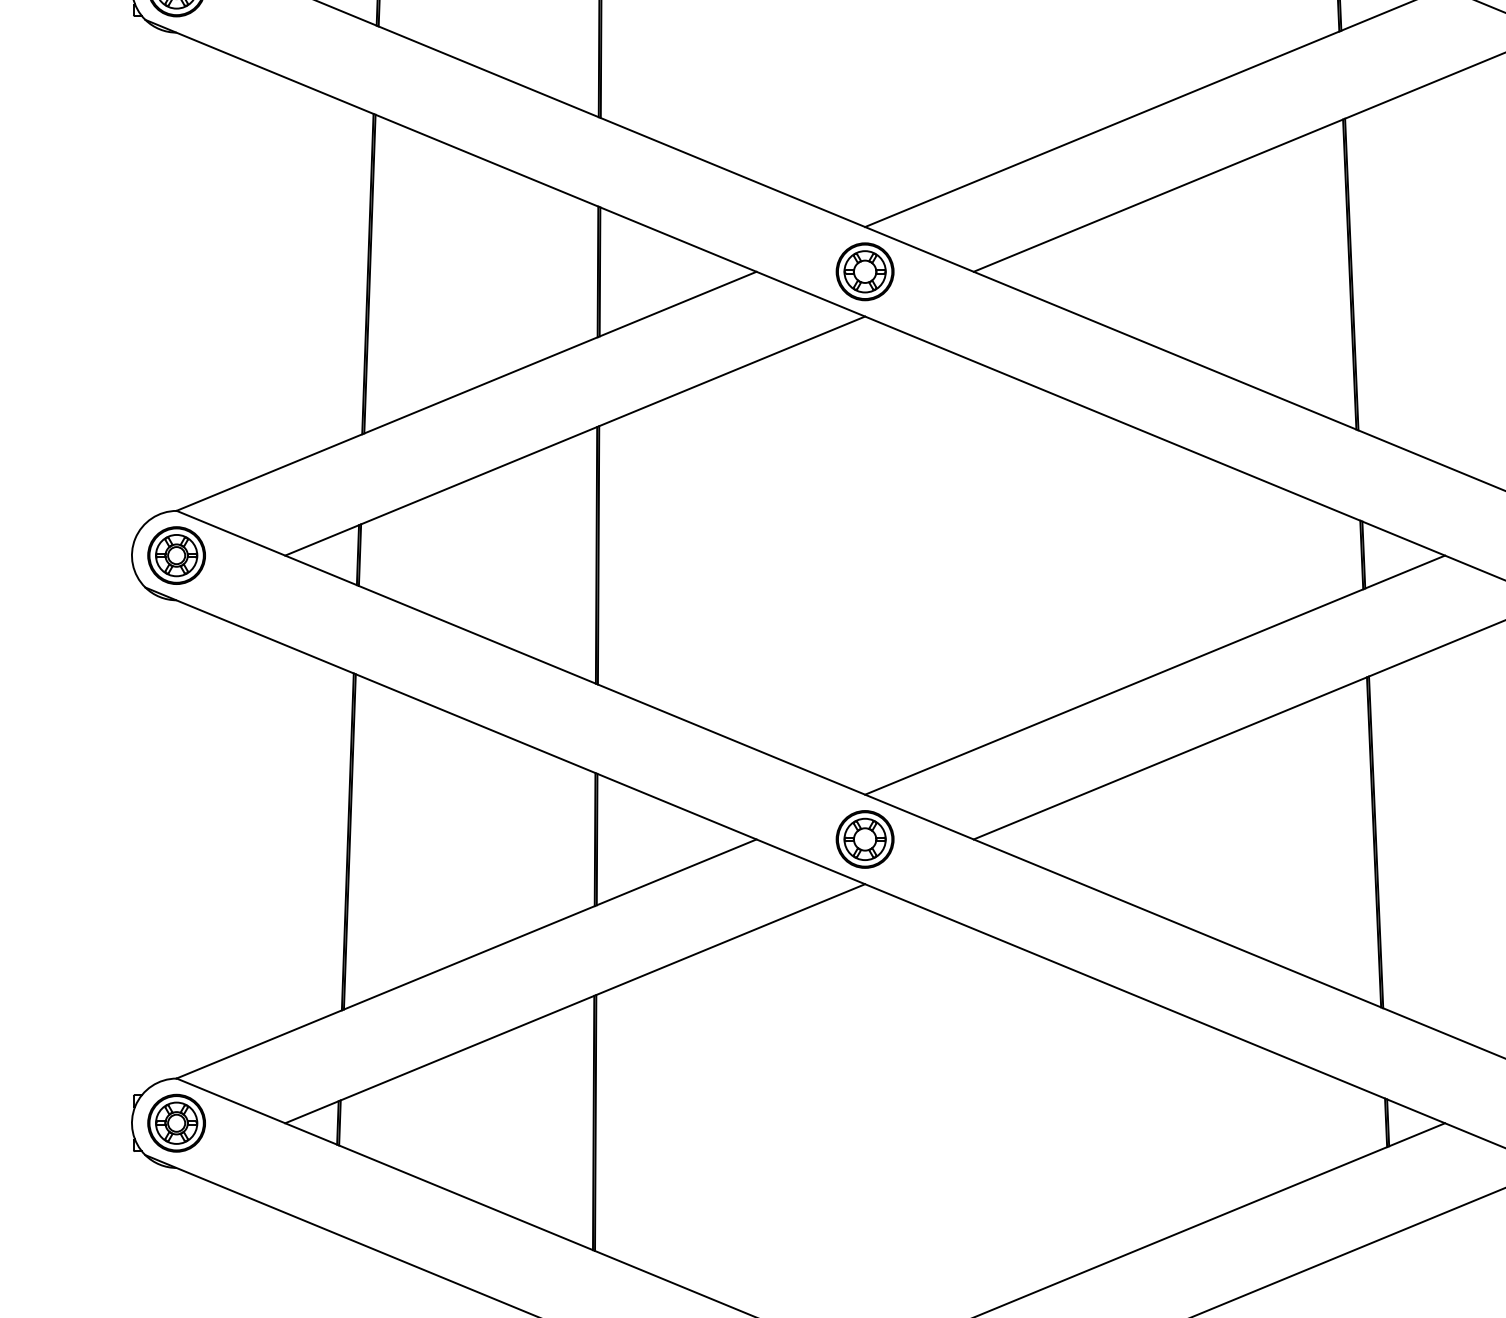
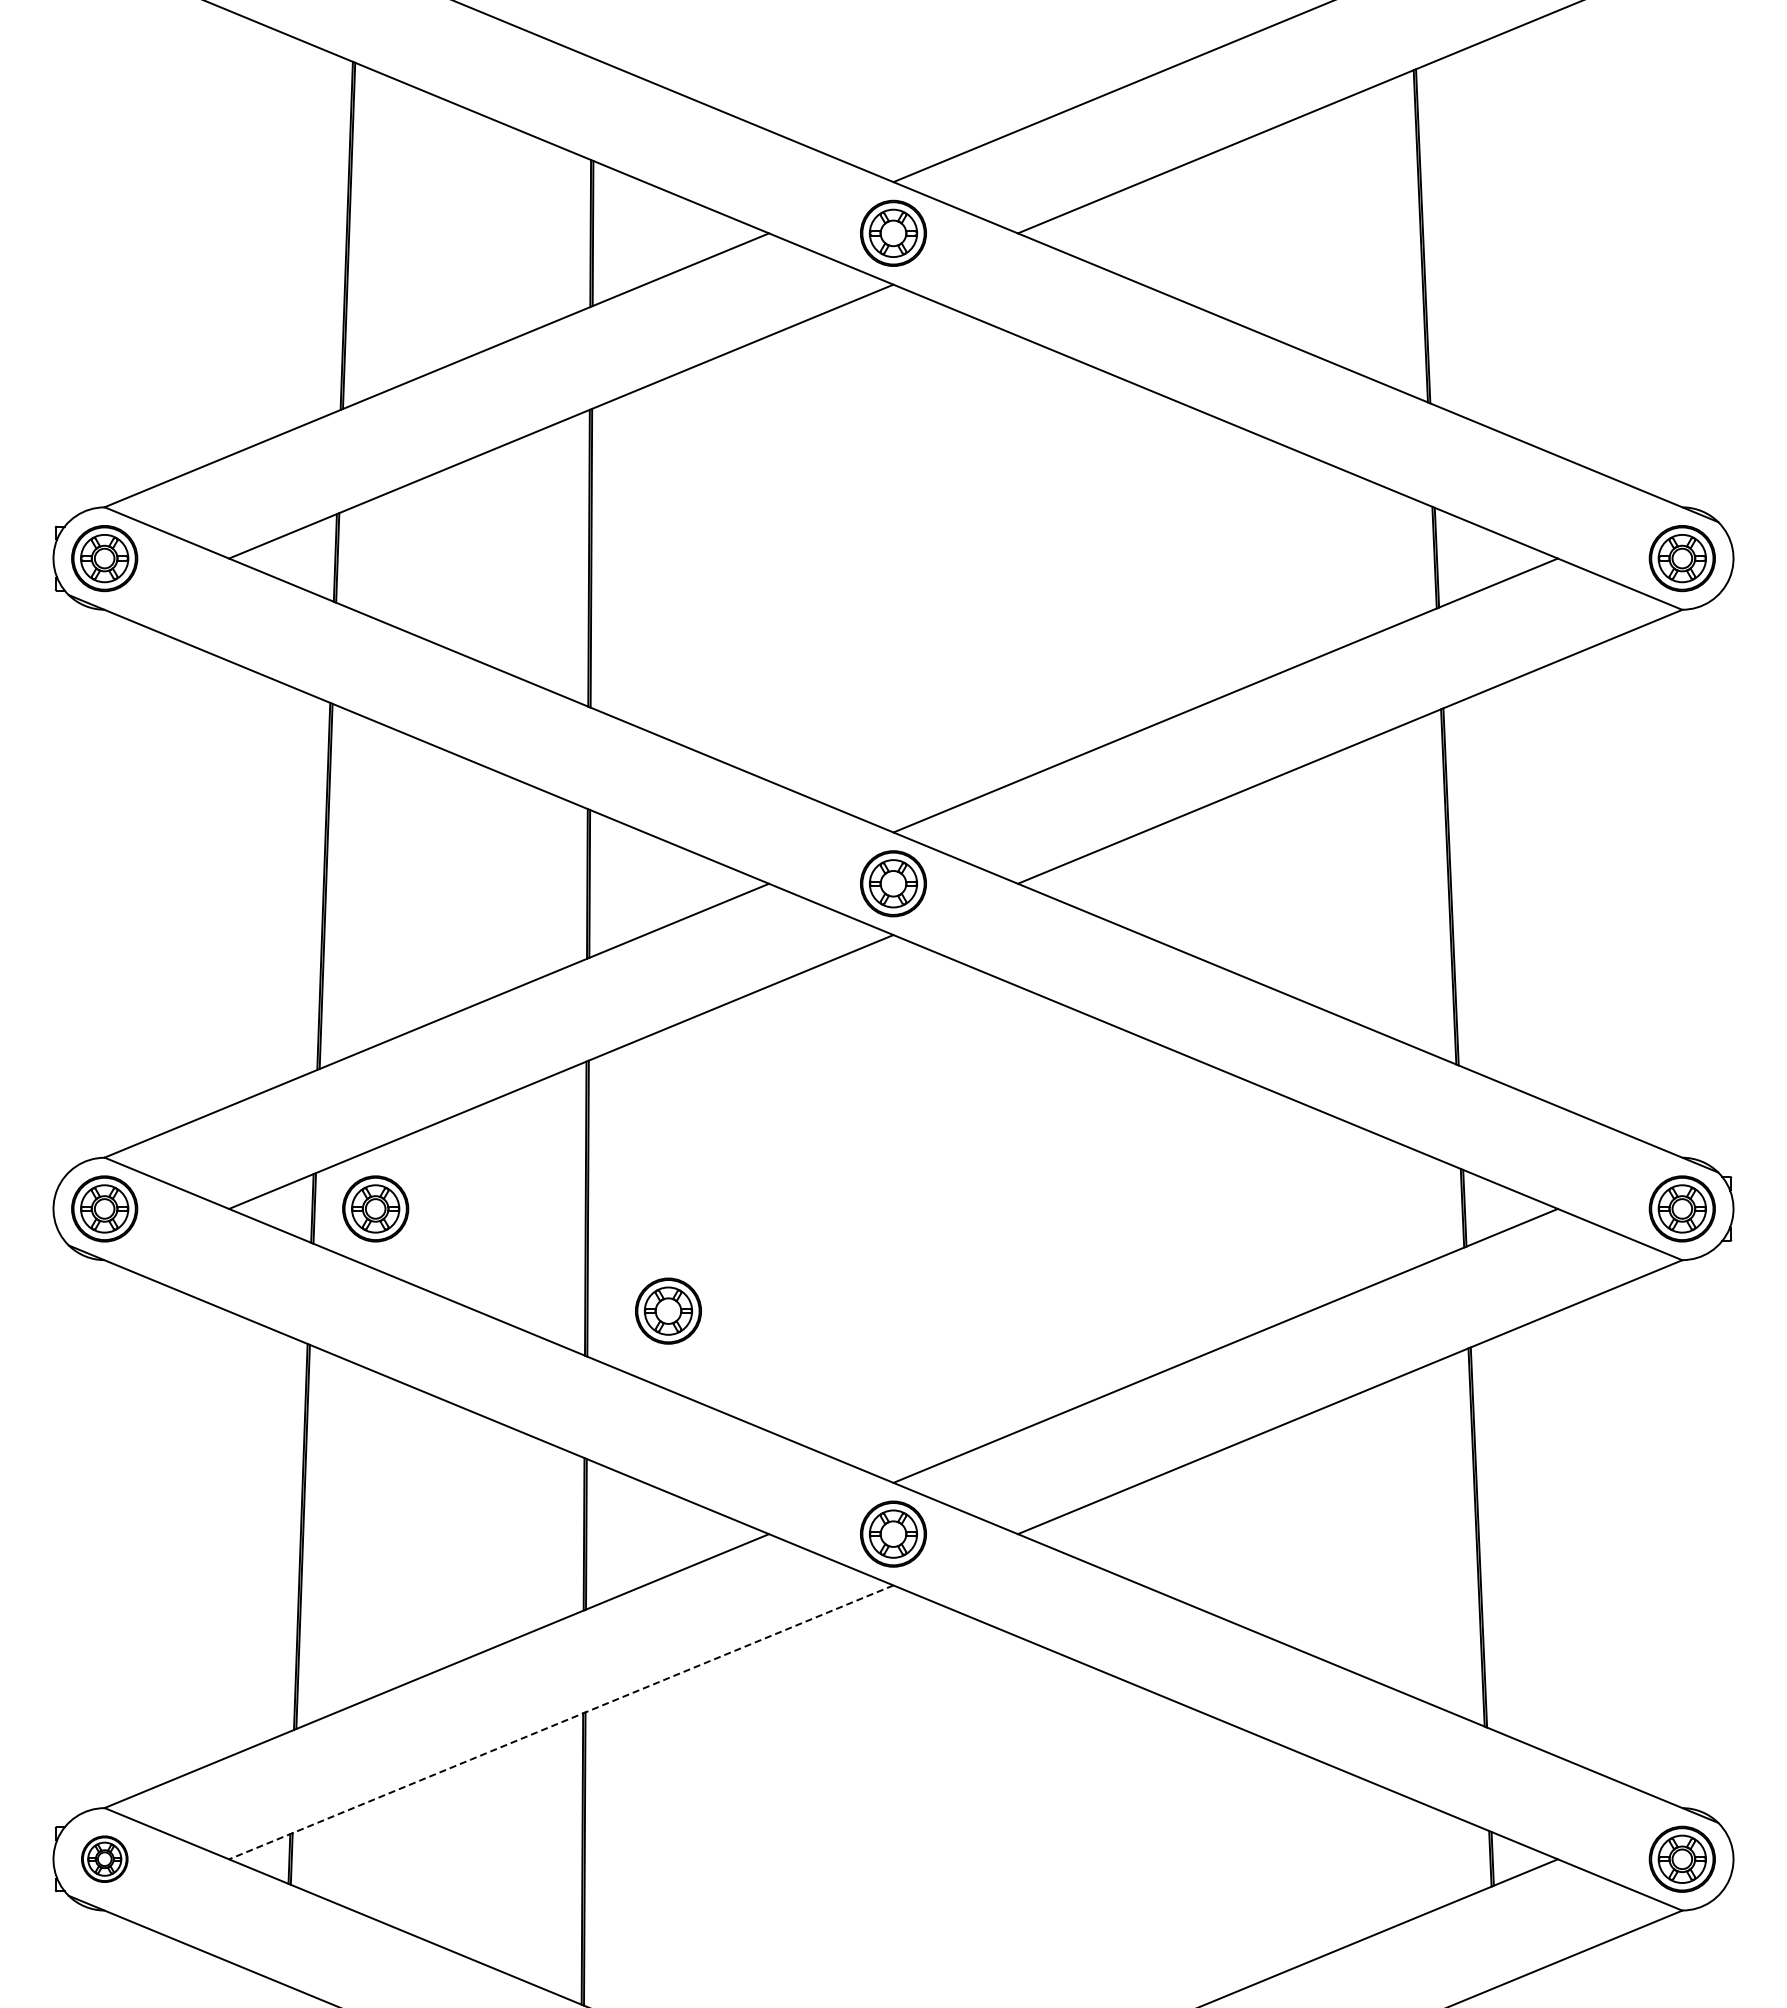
part: (413, 555) -> (375, 1208), added
part: (668, 644) -> (668, 1310), added
line: (574, 1003) -> (560, 1722), solid -> dashed
part: (176, 1122) -> (104, 1858), size x0.7

